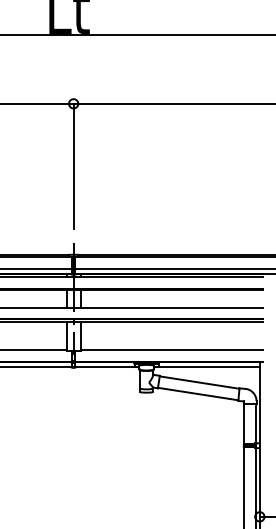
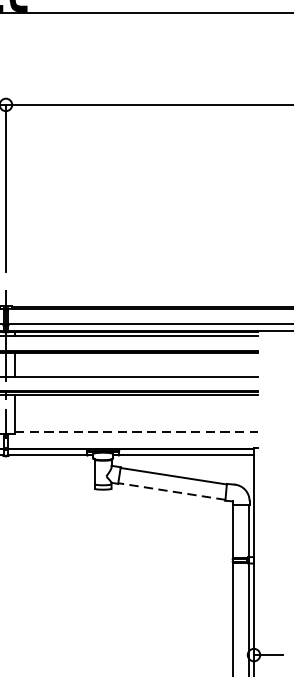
line: (172, 349) -> (137, 432), solid -> dashed
line: (198, 394) -> (172, 492), solid -> dashed

